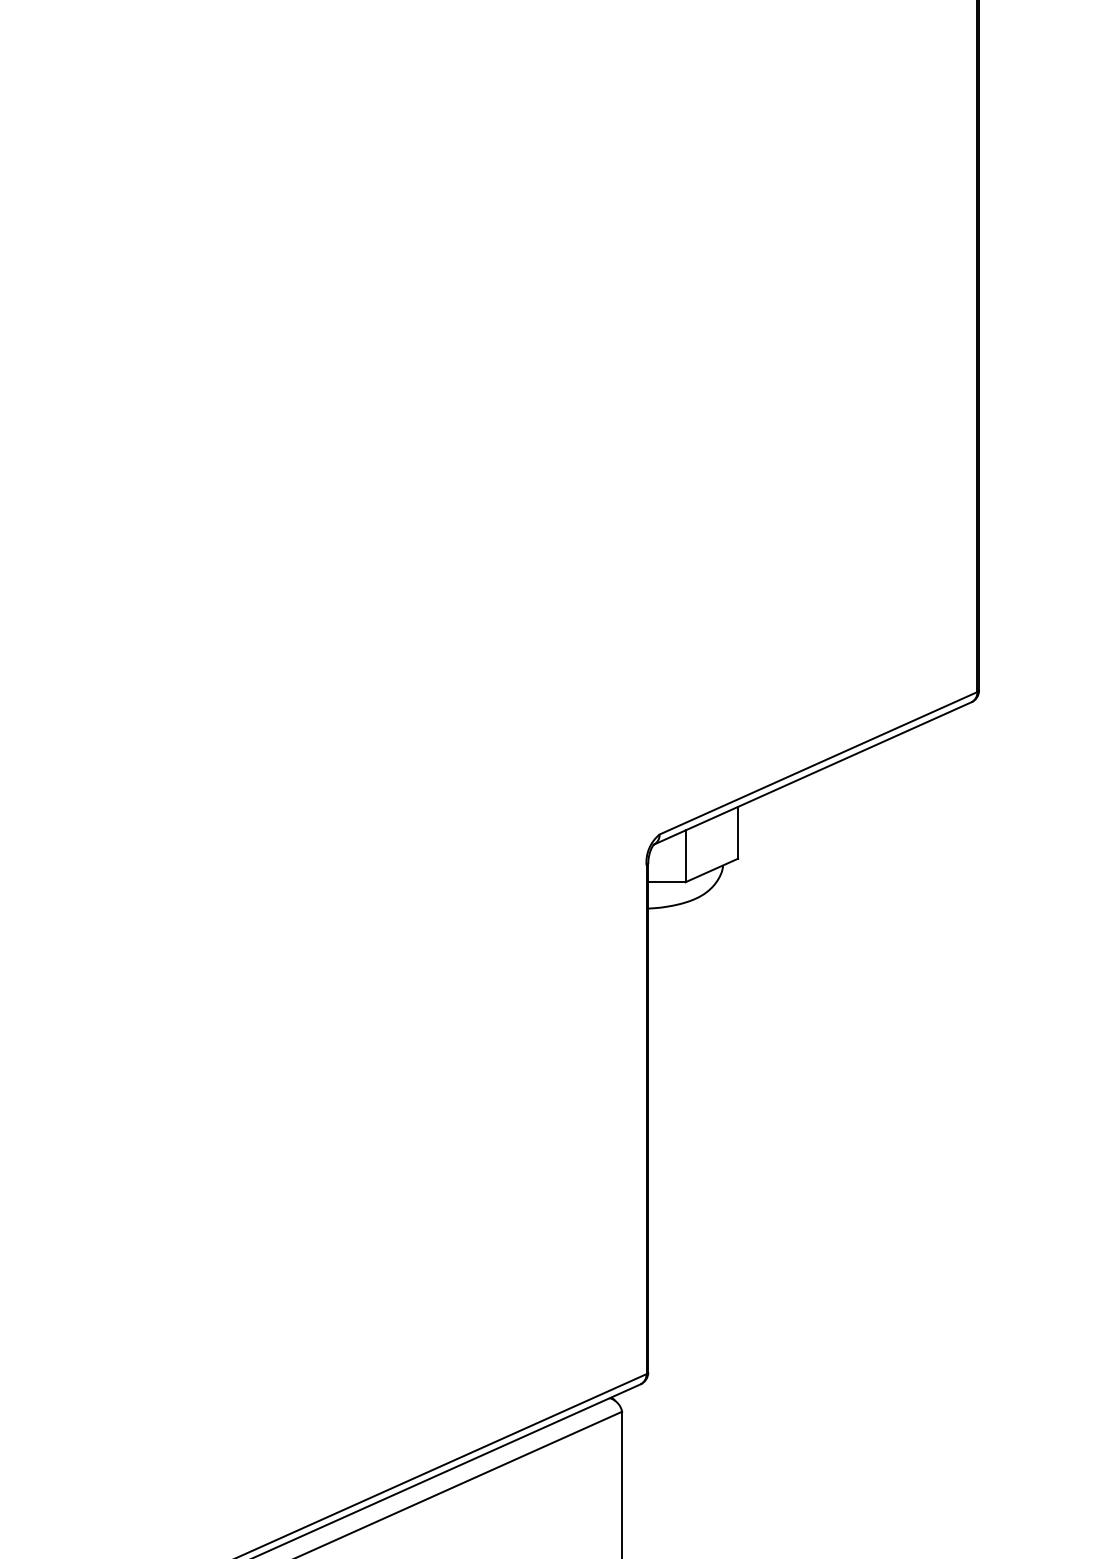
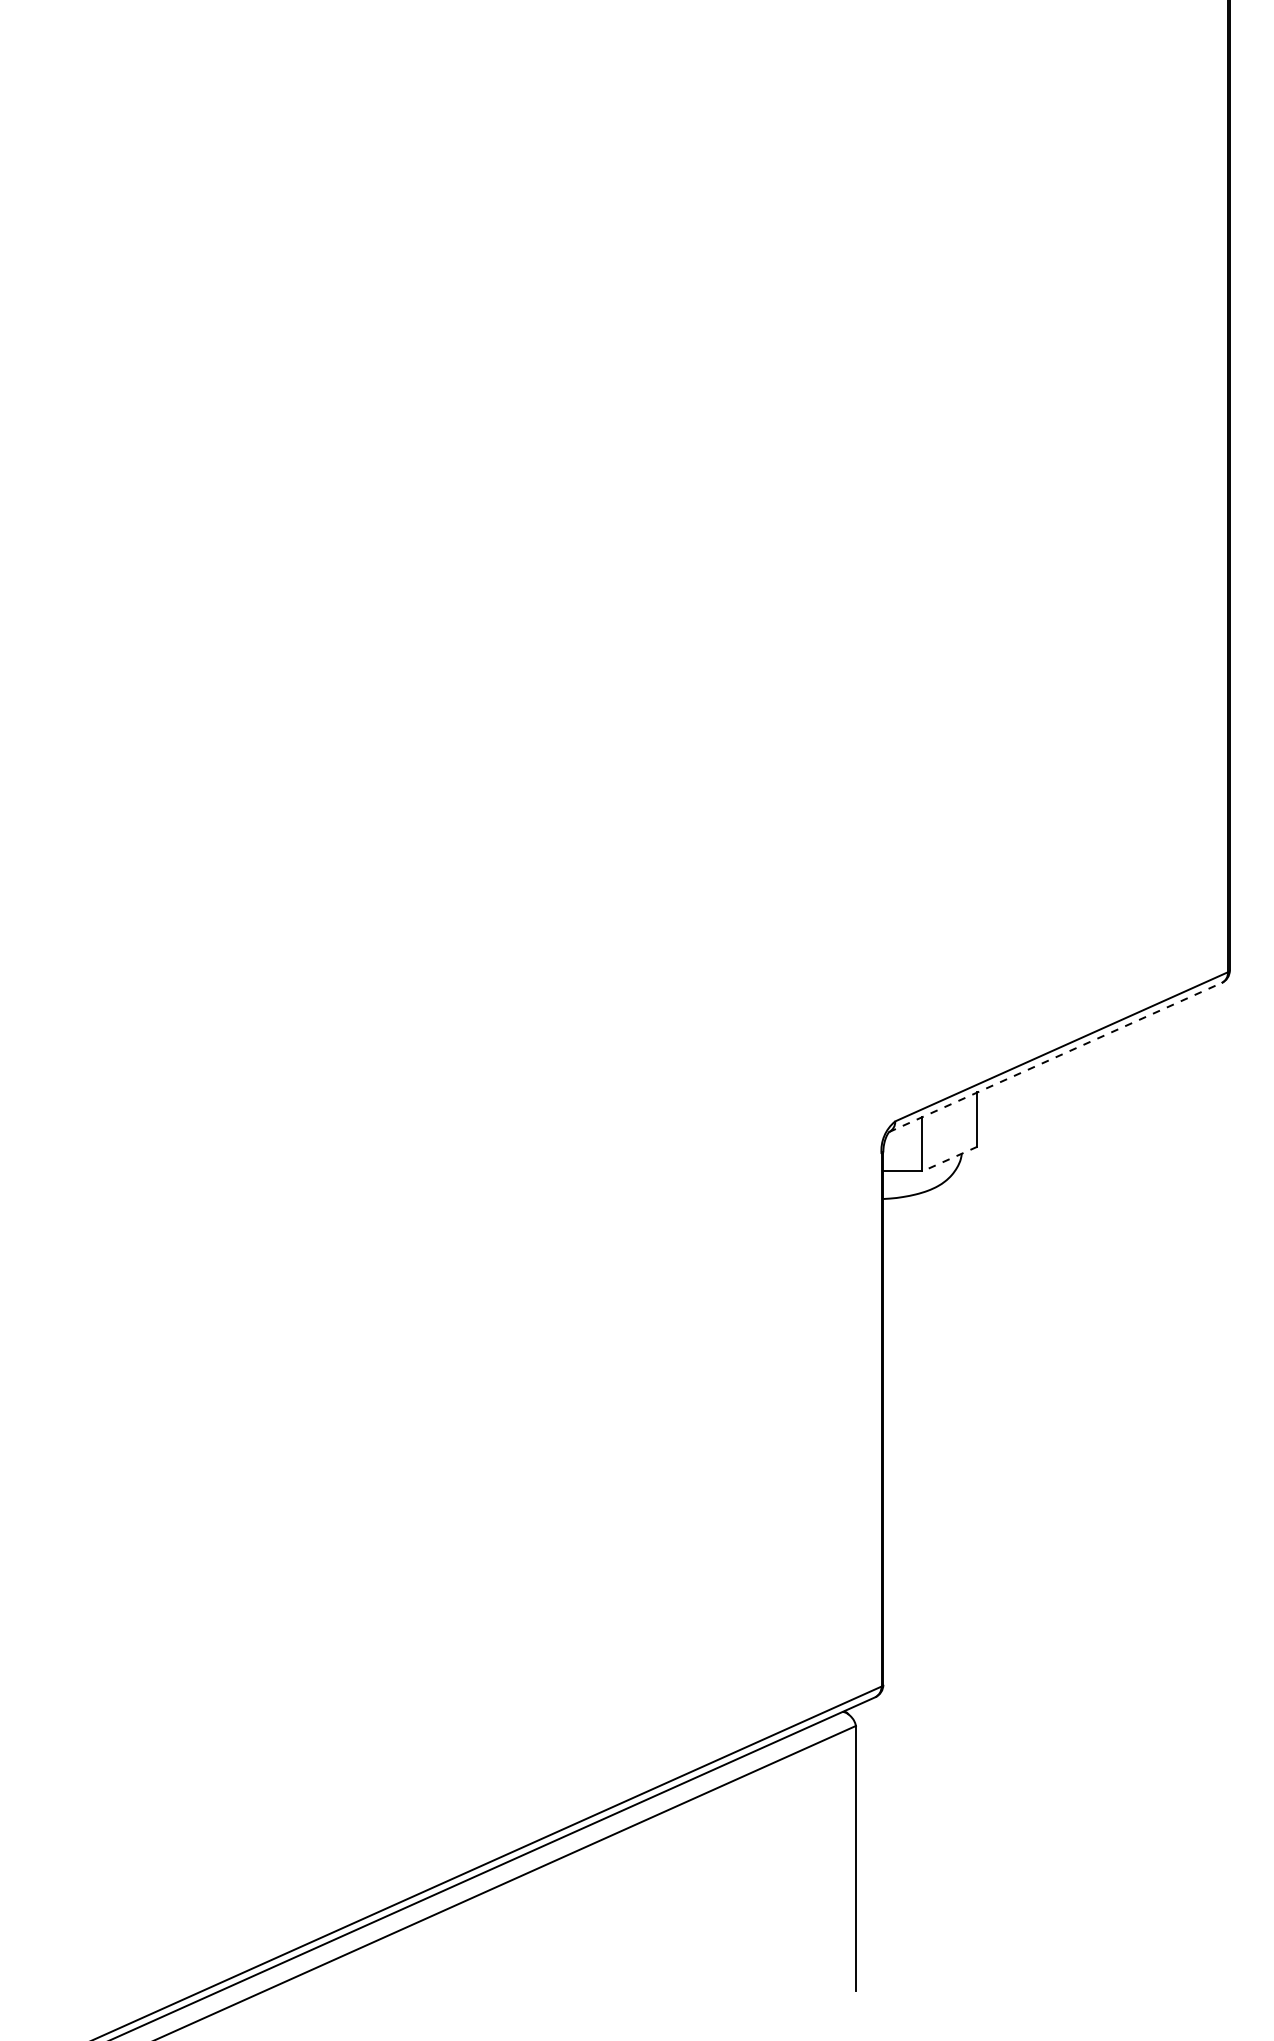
line: (812, 773) -> (1055, 1057), solid -> dashed
line: (711, 870) -> (949, 1159), solid -> dashed

